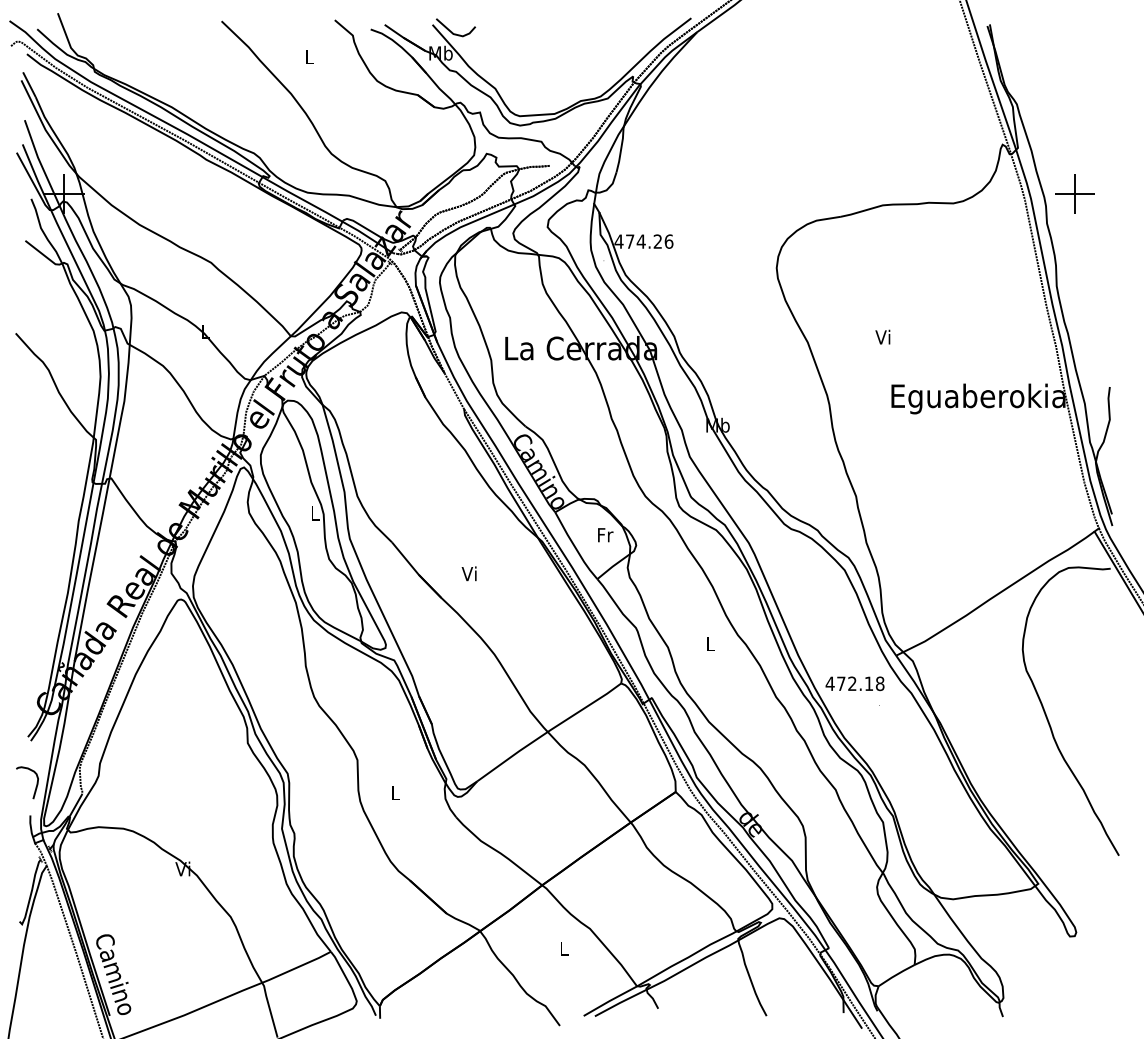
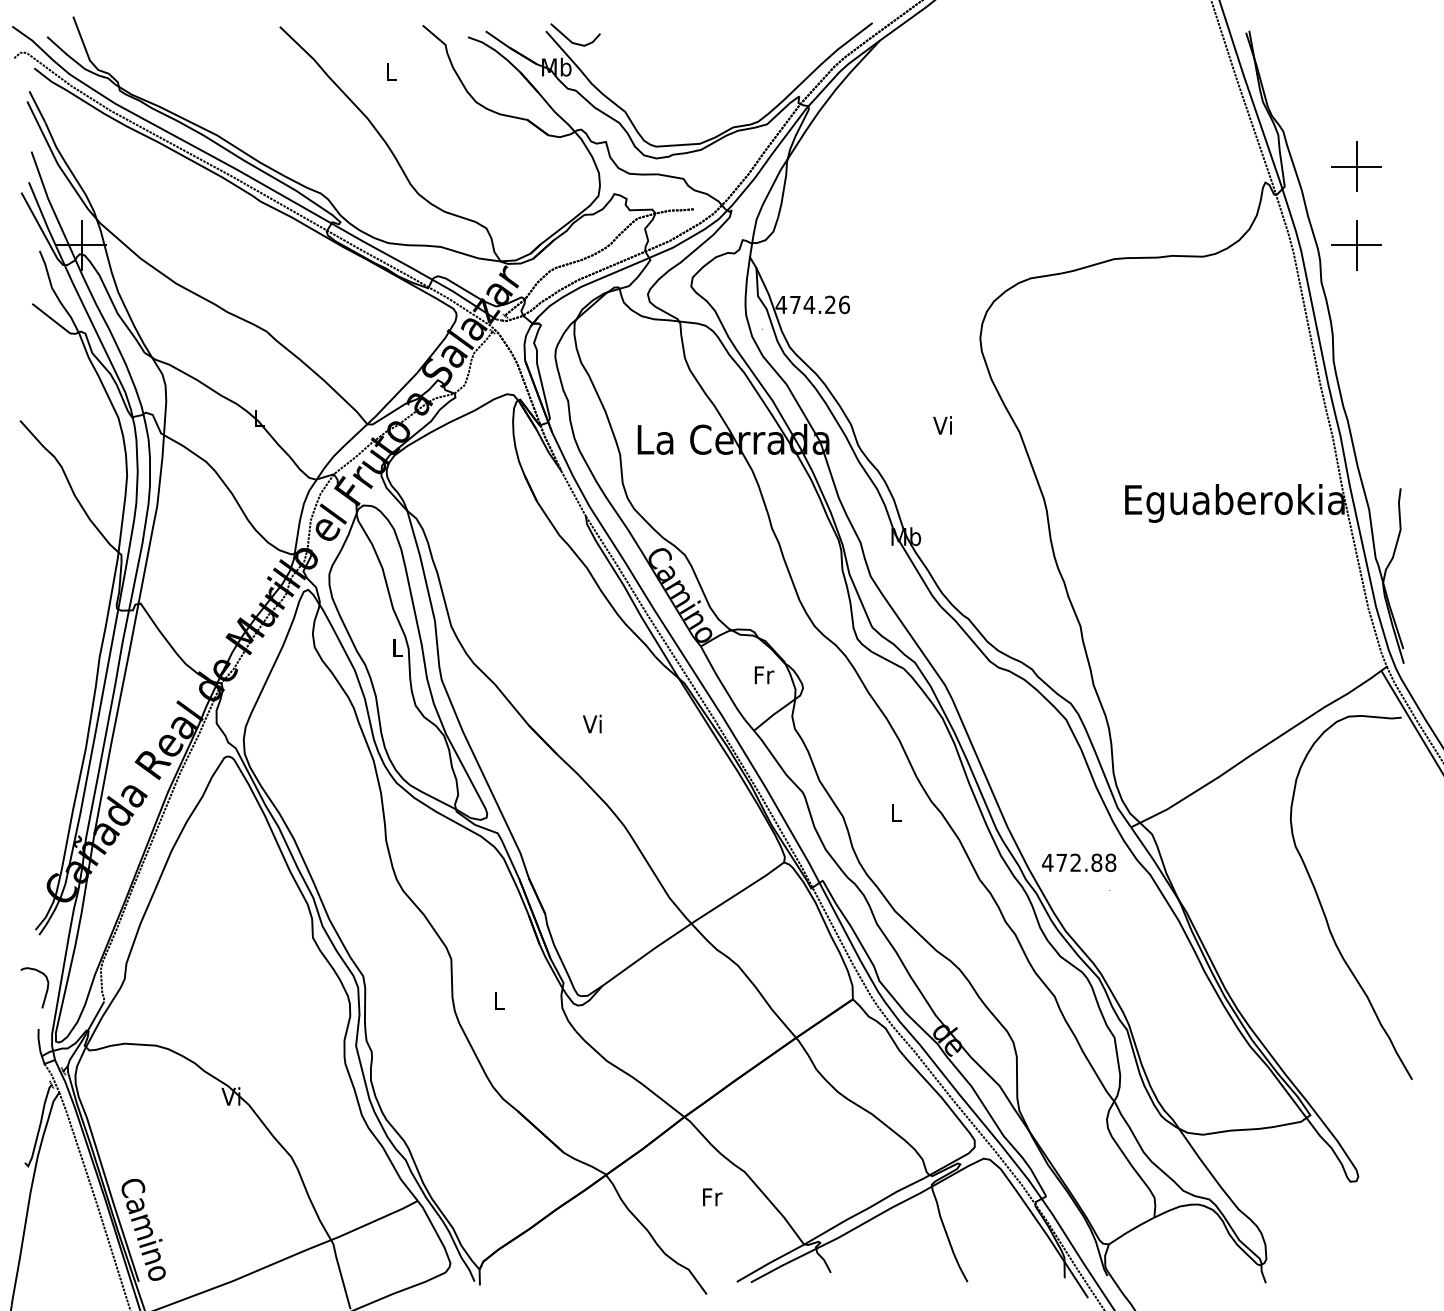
part: (1074, 131) -> (1356, 165), added
text: (882, 336) -> (942, 424), moved
text: (868, 683) -> (1096, 862), 472.18 -> 472.88
text: (564, 948) -> (712, 1196), L -> Fr

